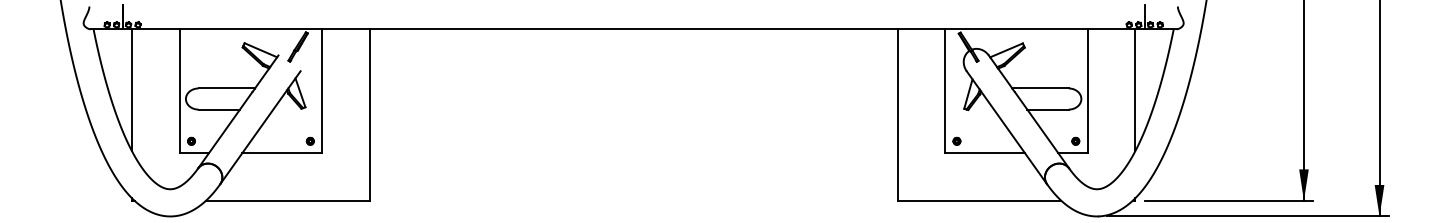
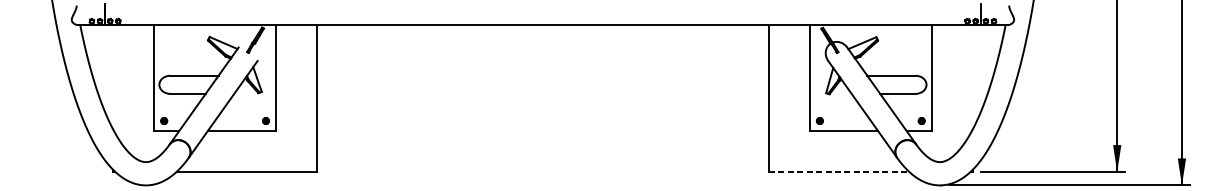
line: (132, 90) -> (113, 77), removed
line: (1135, 90) -> (972, 77), removed
line: (979, 200) -> (839, 171), solid -> dashed

